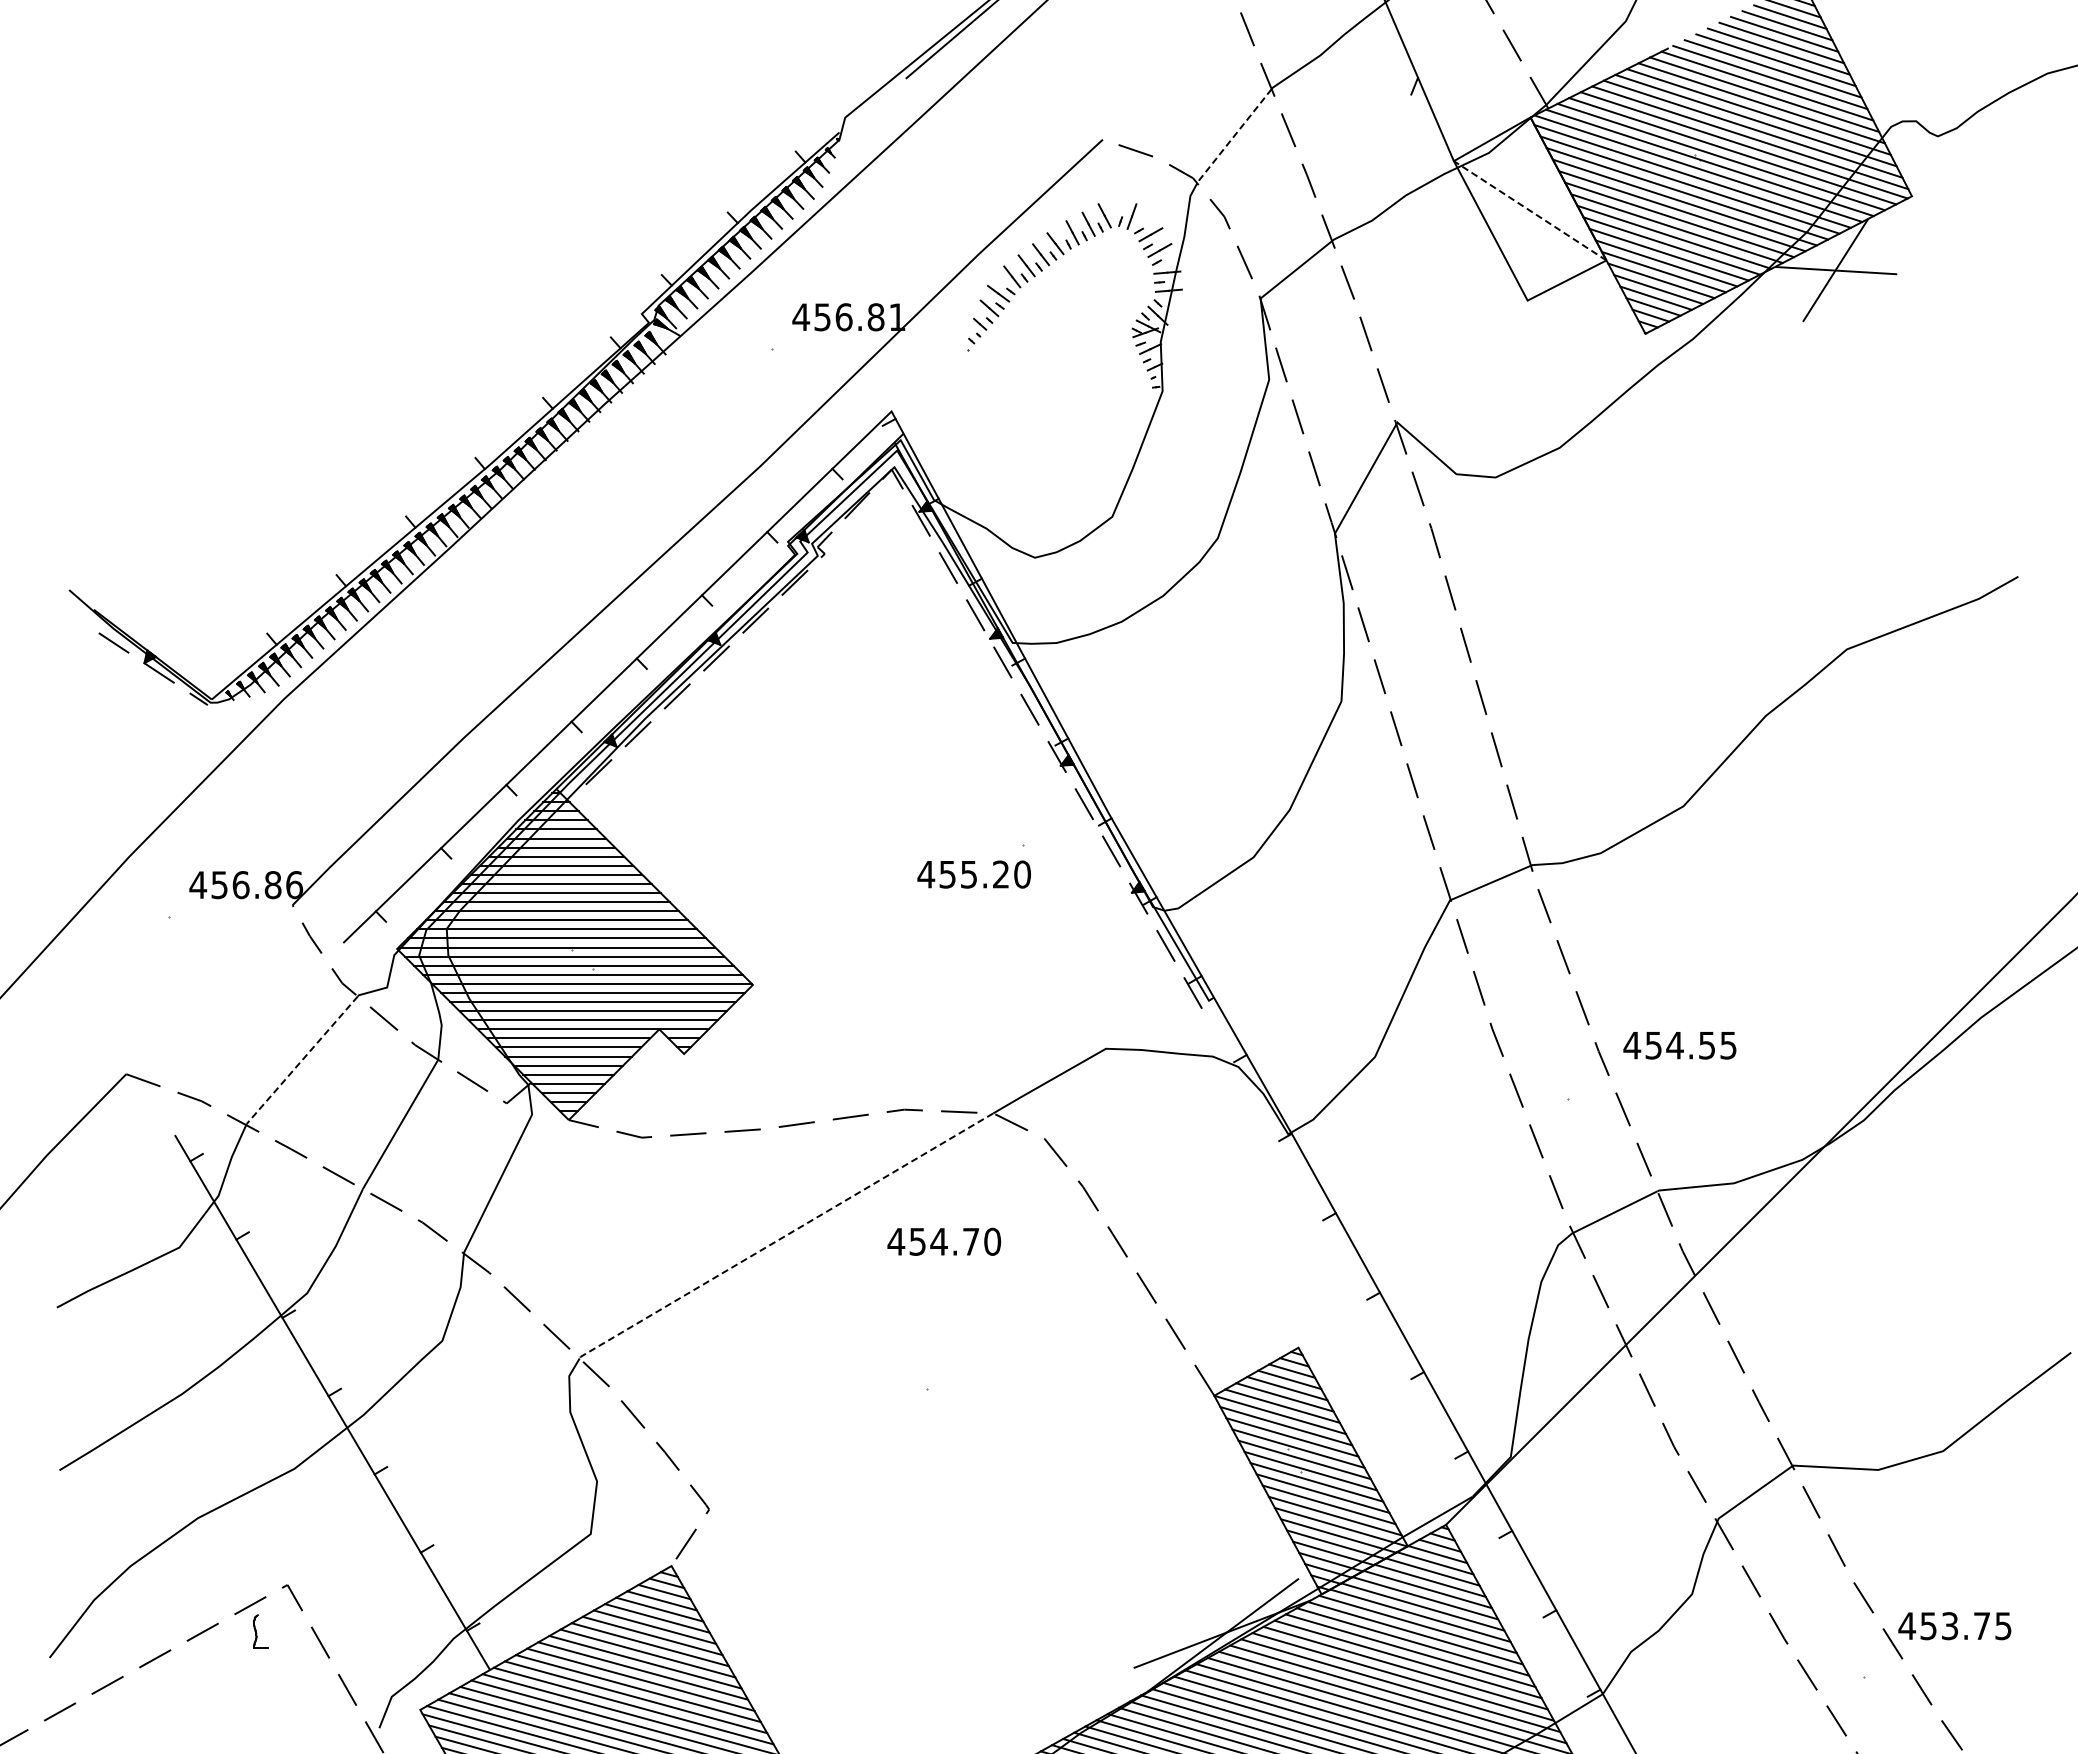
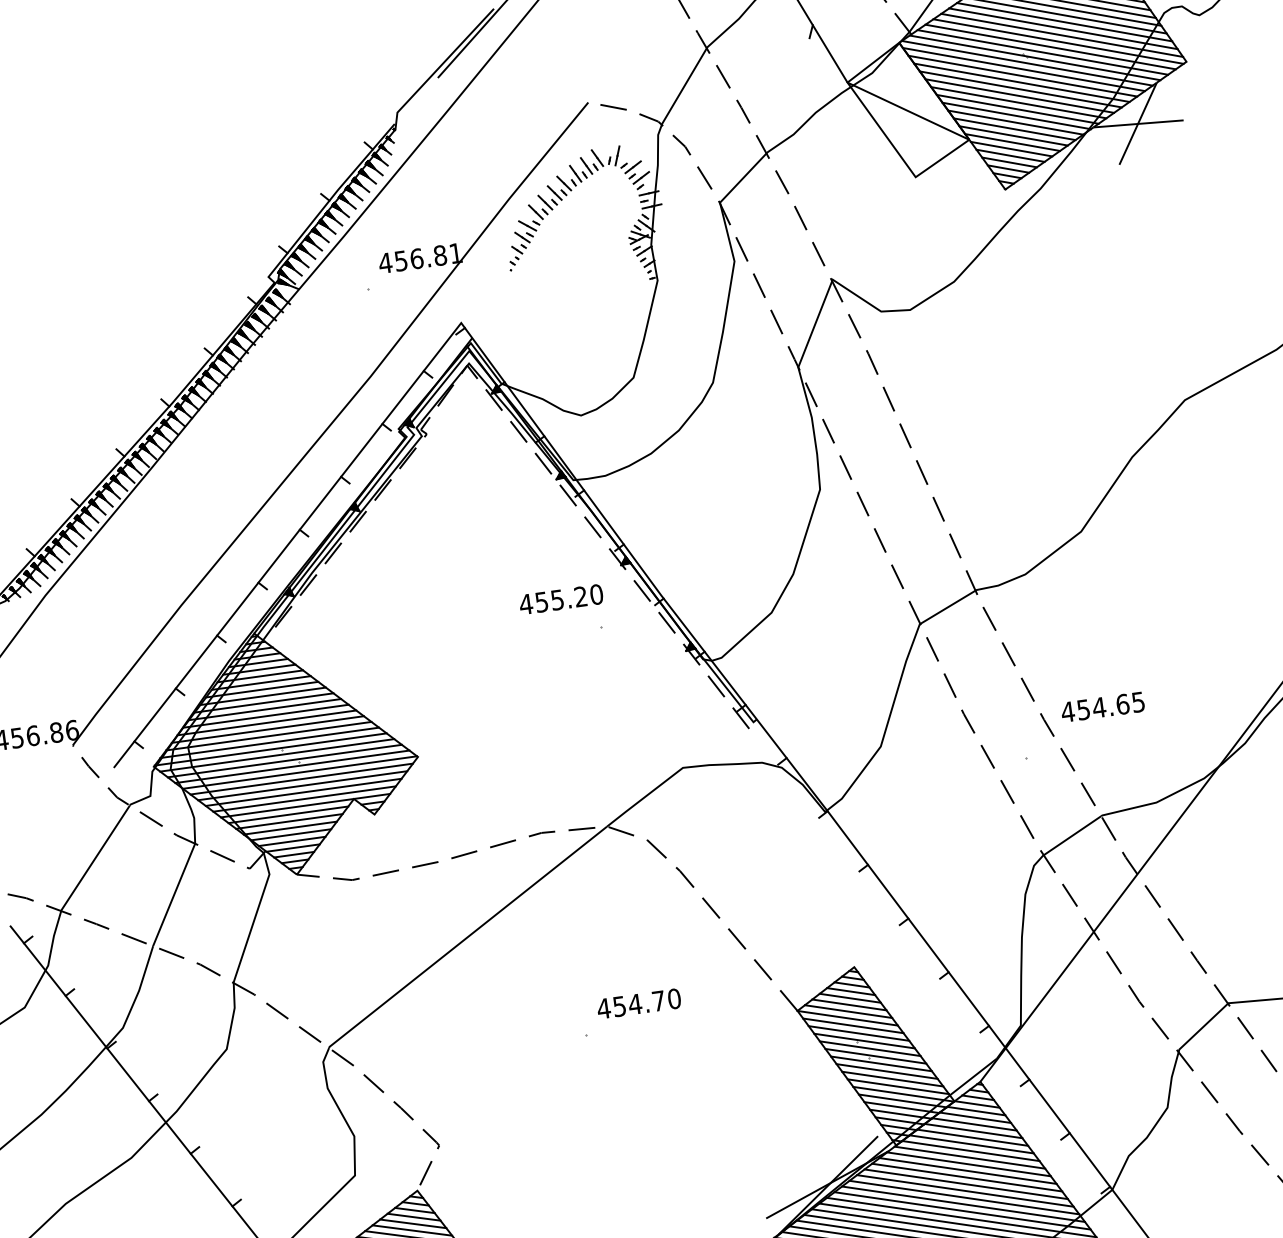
line: (1233, 136) -> (683, 86), dashed -> solid
line: (1529, 210) -> (907, 111), dashed -> solid
text: (973, 874) -> (560, 599), moved
text: (1707, 1045) -> (1123, 704), 454.55 -> 454.65
line: (300, 1061) -> (94, 859), dashed -> solid
line: (785, 1236) -> (467, 937), dashed -> solid
text: (944, 1241) -> (639, 1003), moved

